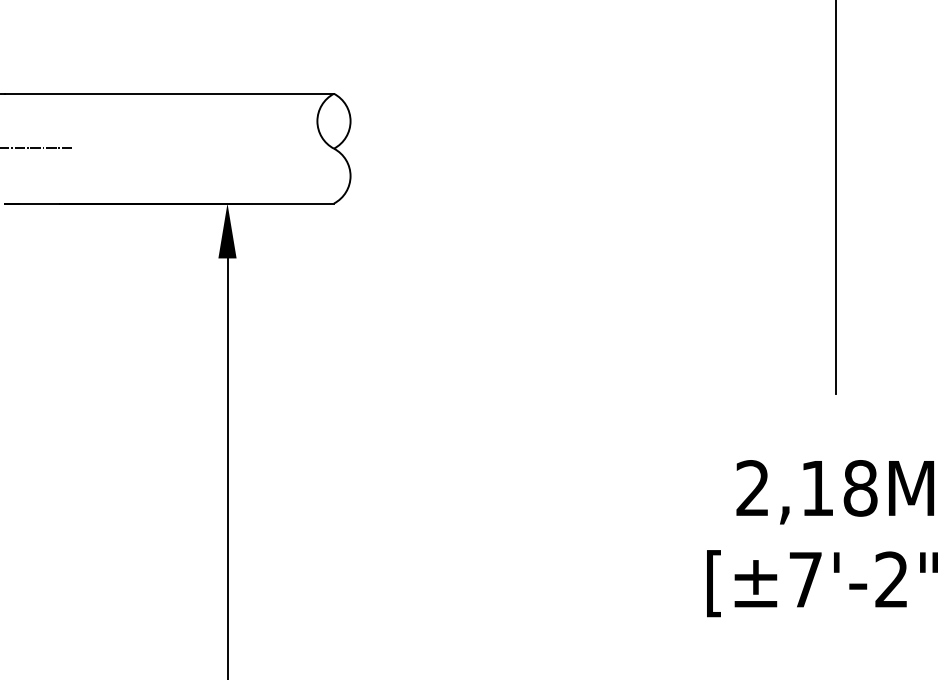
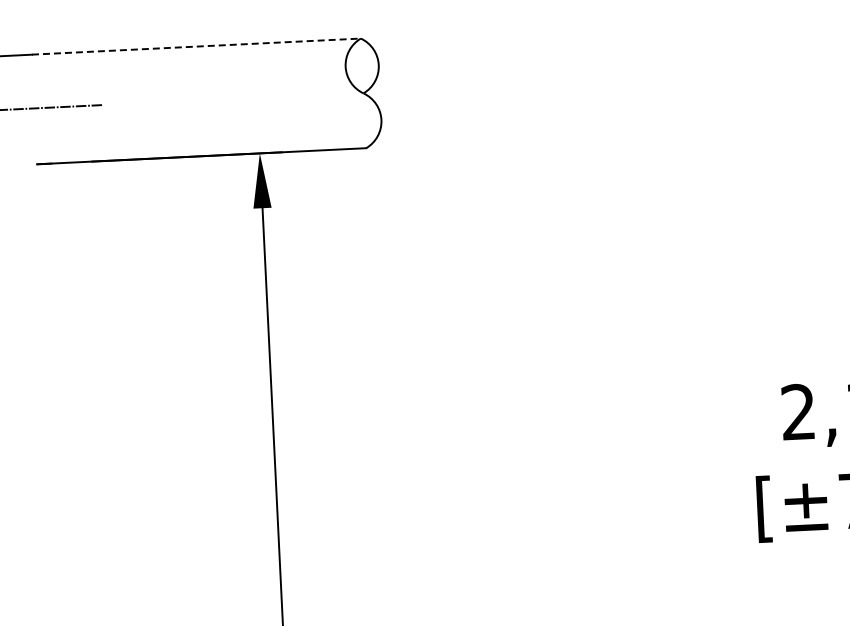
line: (169, 93) -> (196, 46), solid -> dashed

